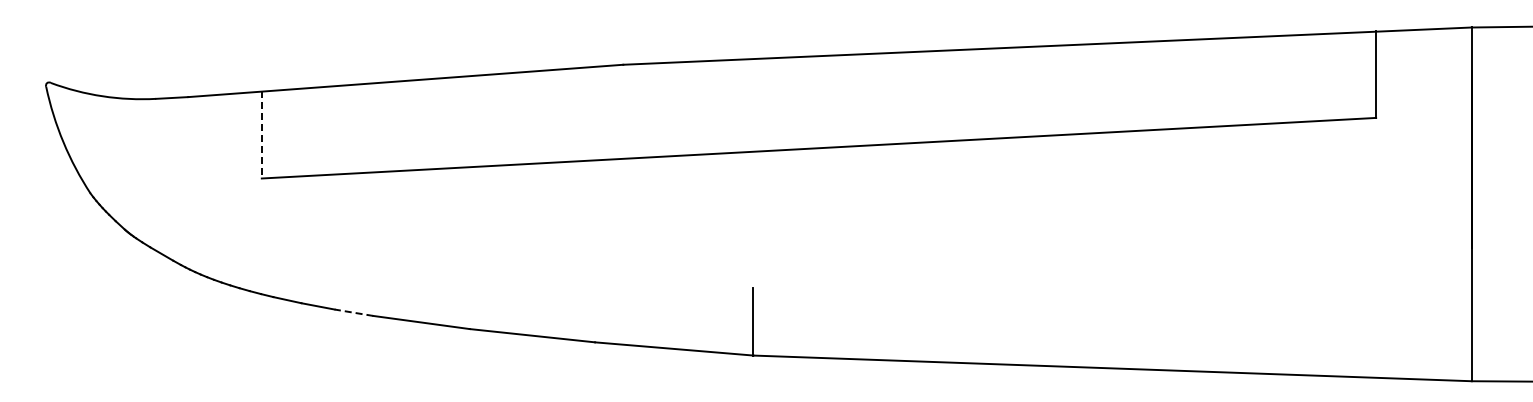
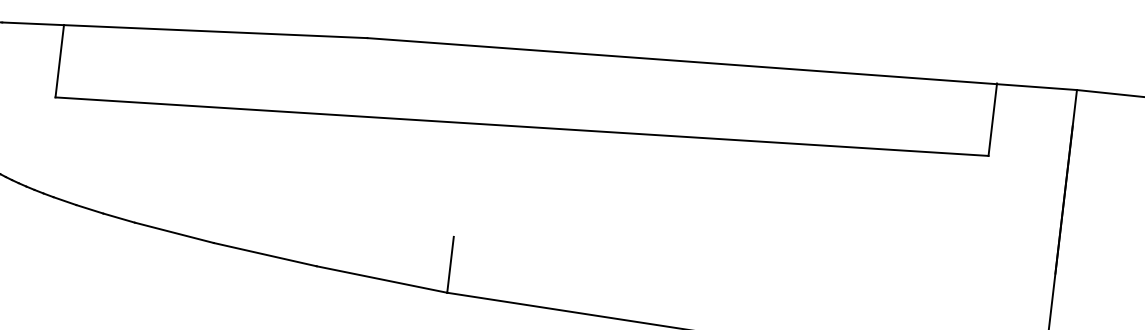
line: (261, 134) -> (59, 60), dashed -> solid
line: (354, 312) -> (119, 217), dashed -> solid

